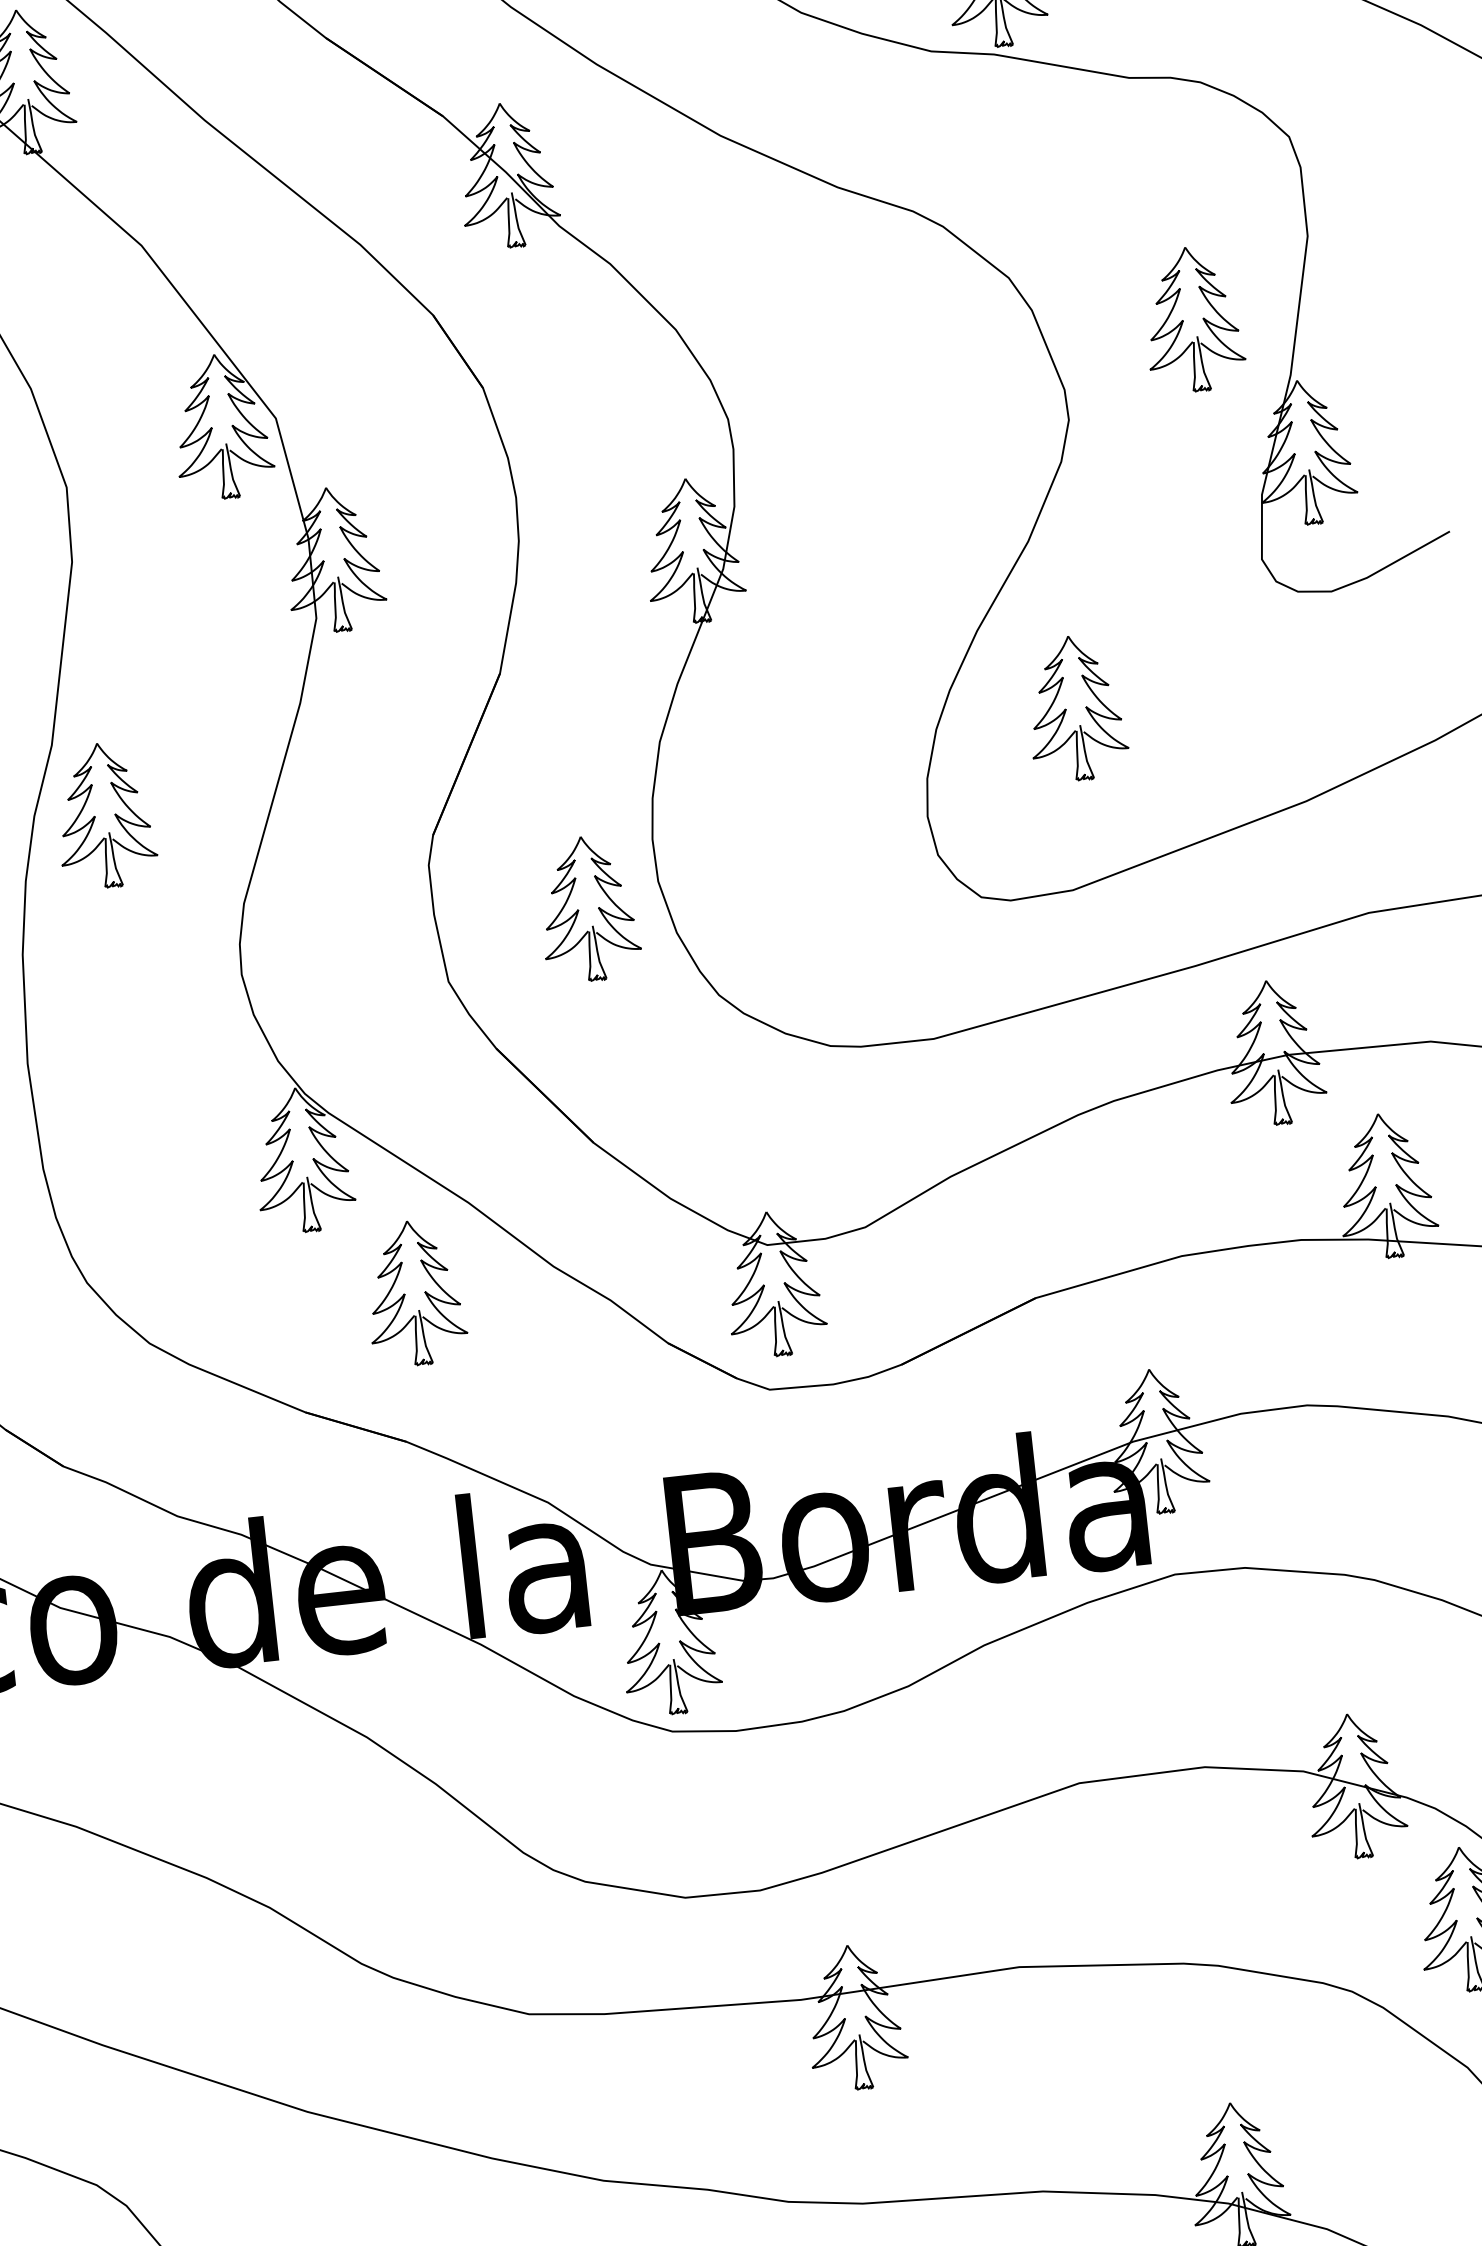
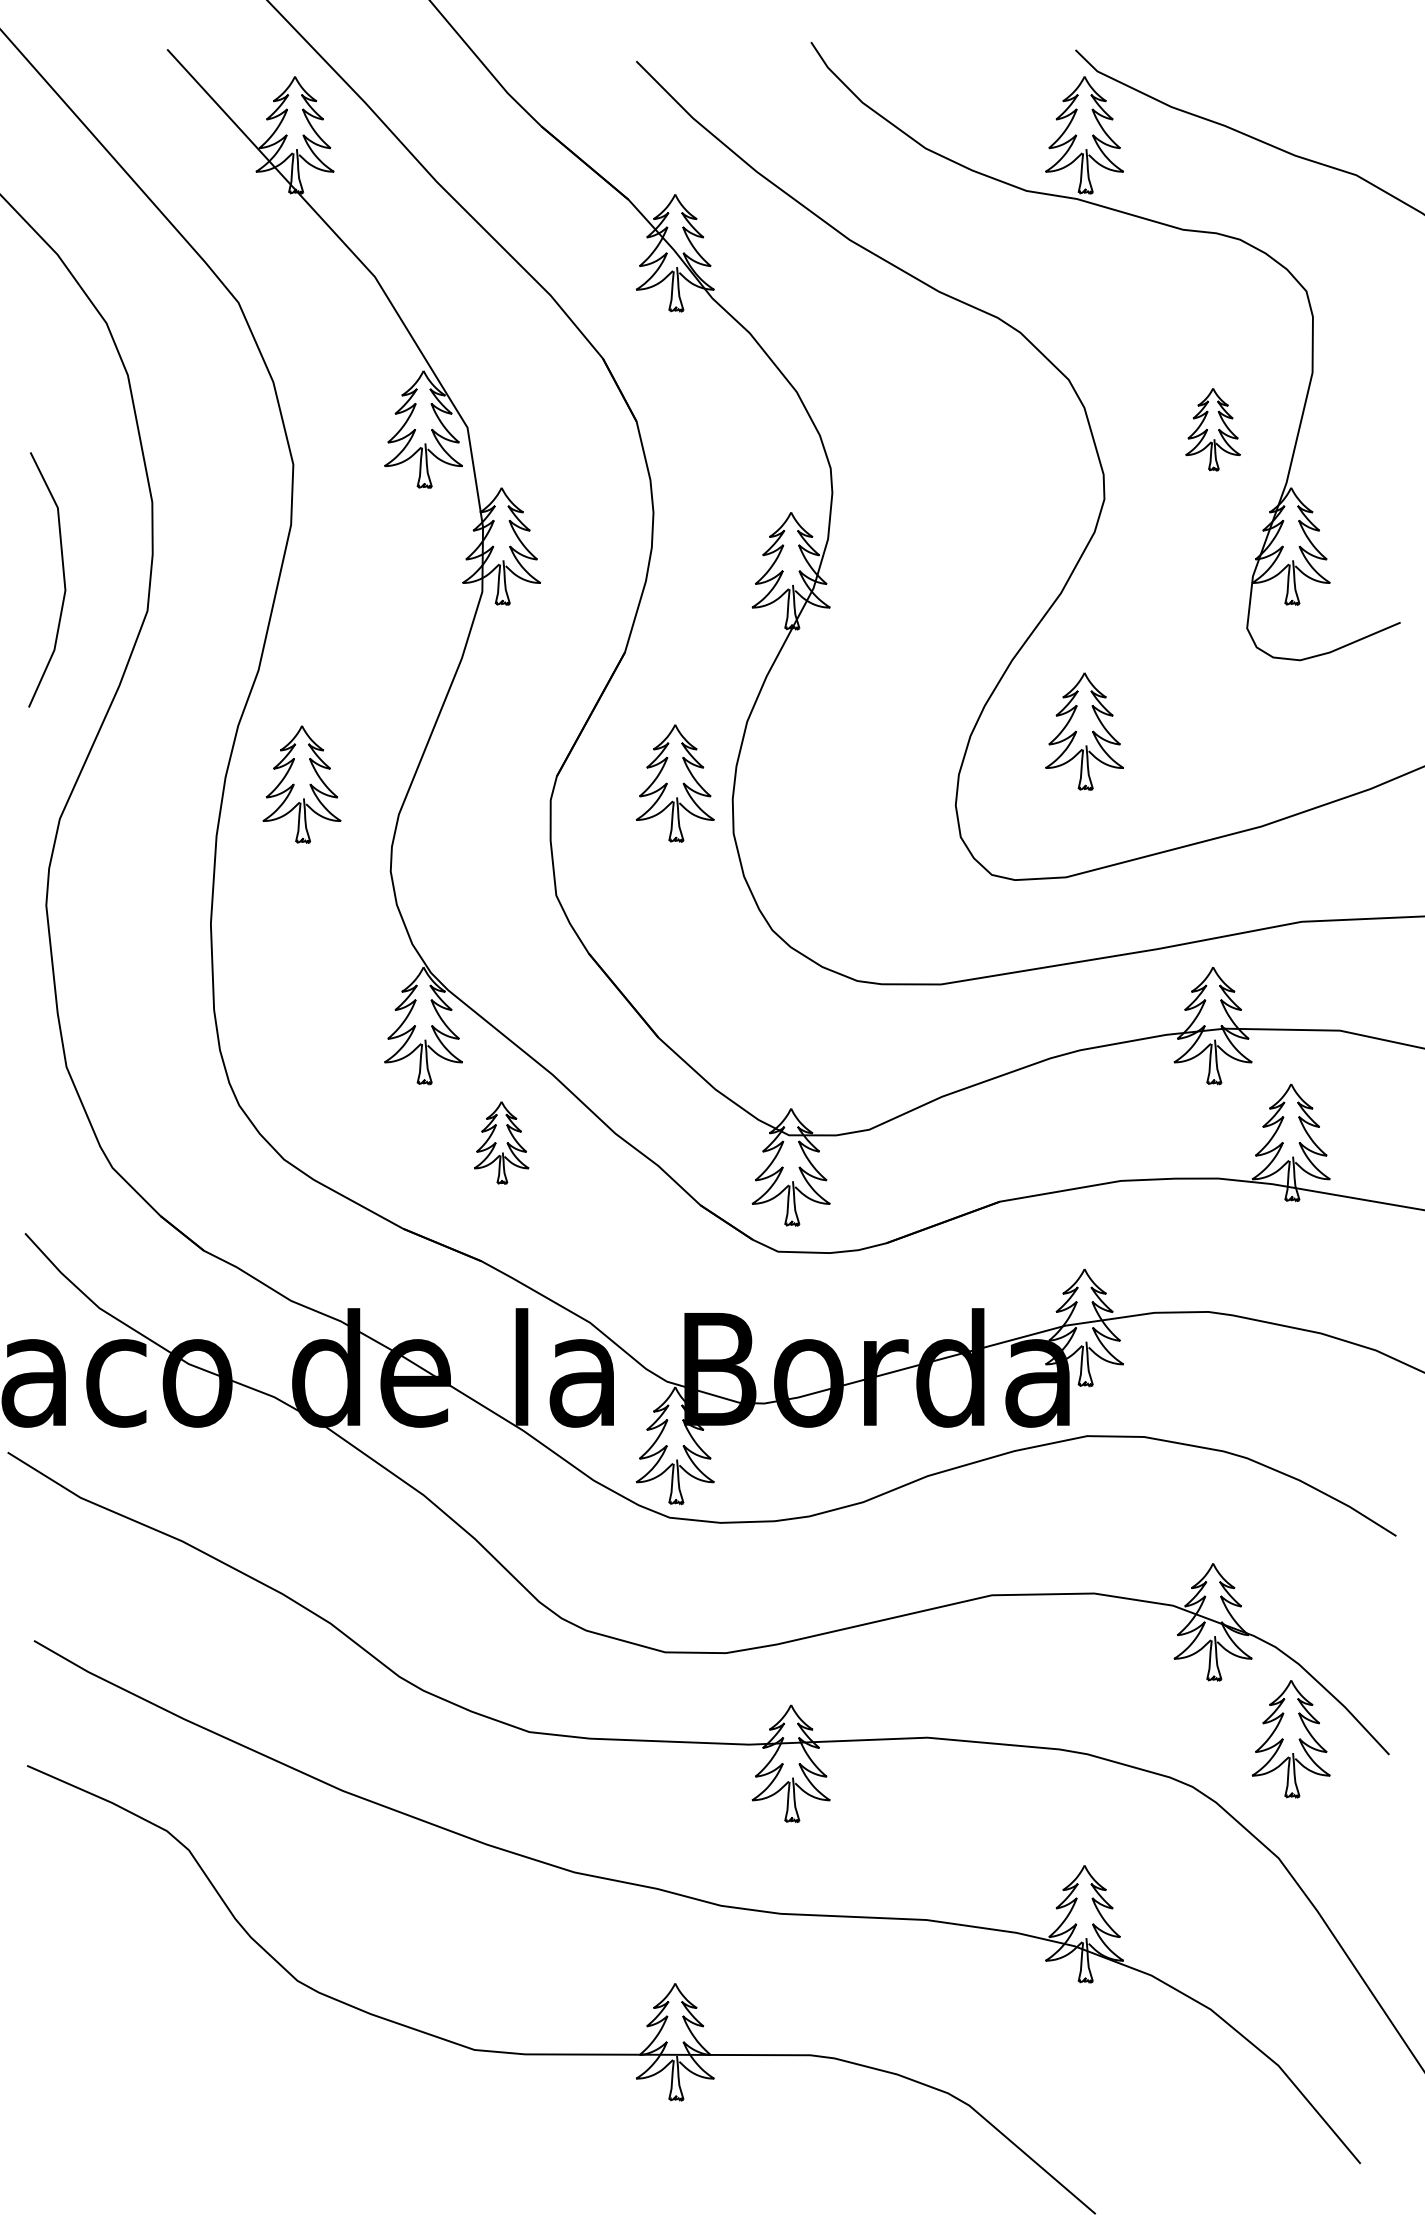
part: (1192, 319) -> (1212, 429), size x0.7
part: (104, 815) -> (301, 784), moved
part: (587, 909) -> (674, 783), moved
part: (414, 1292) -> (501, 1142), size x0.7

